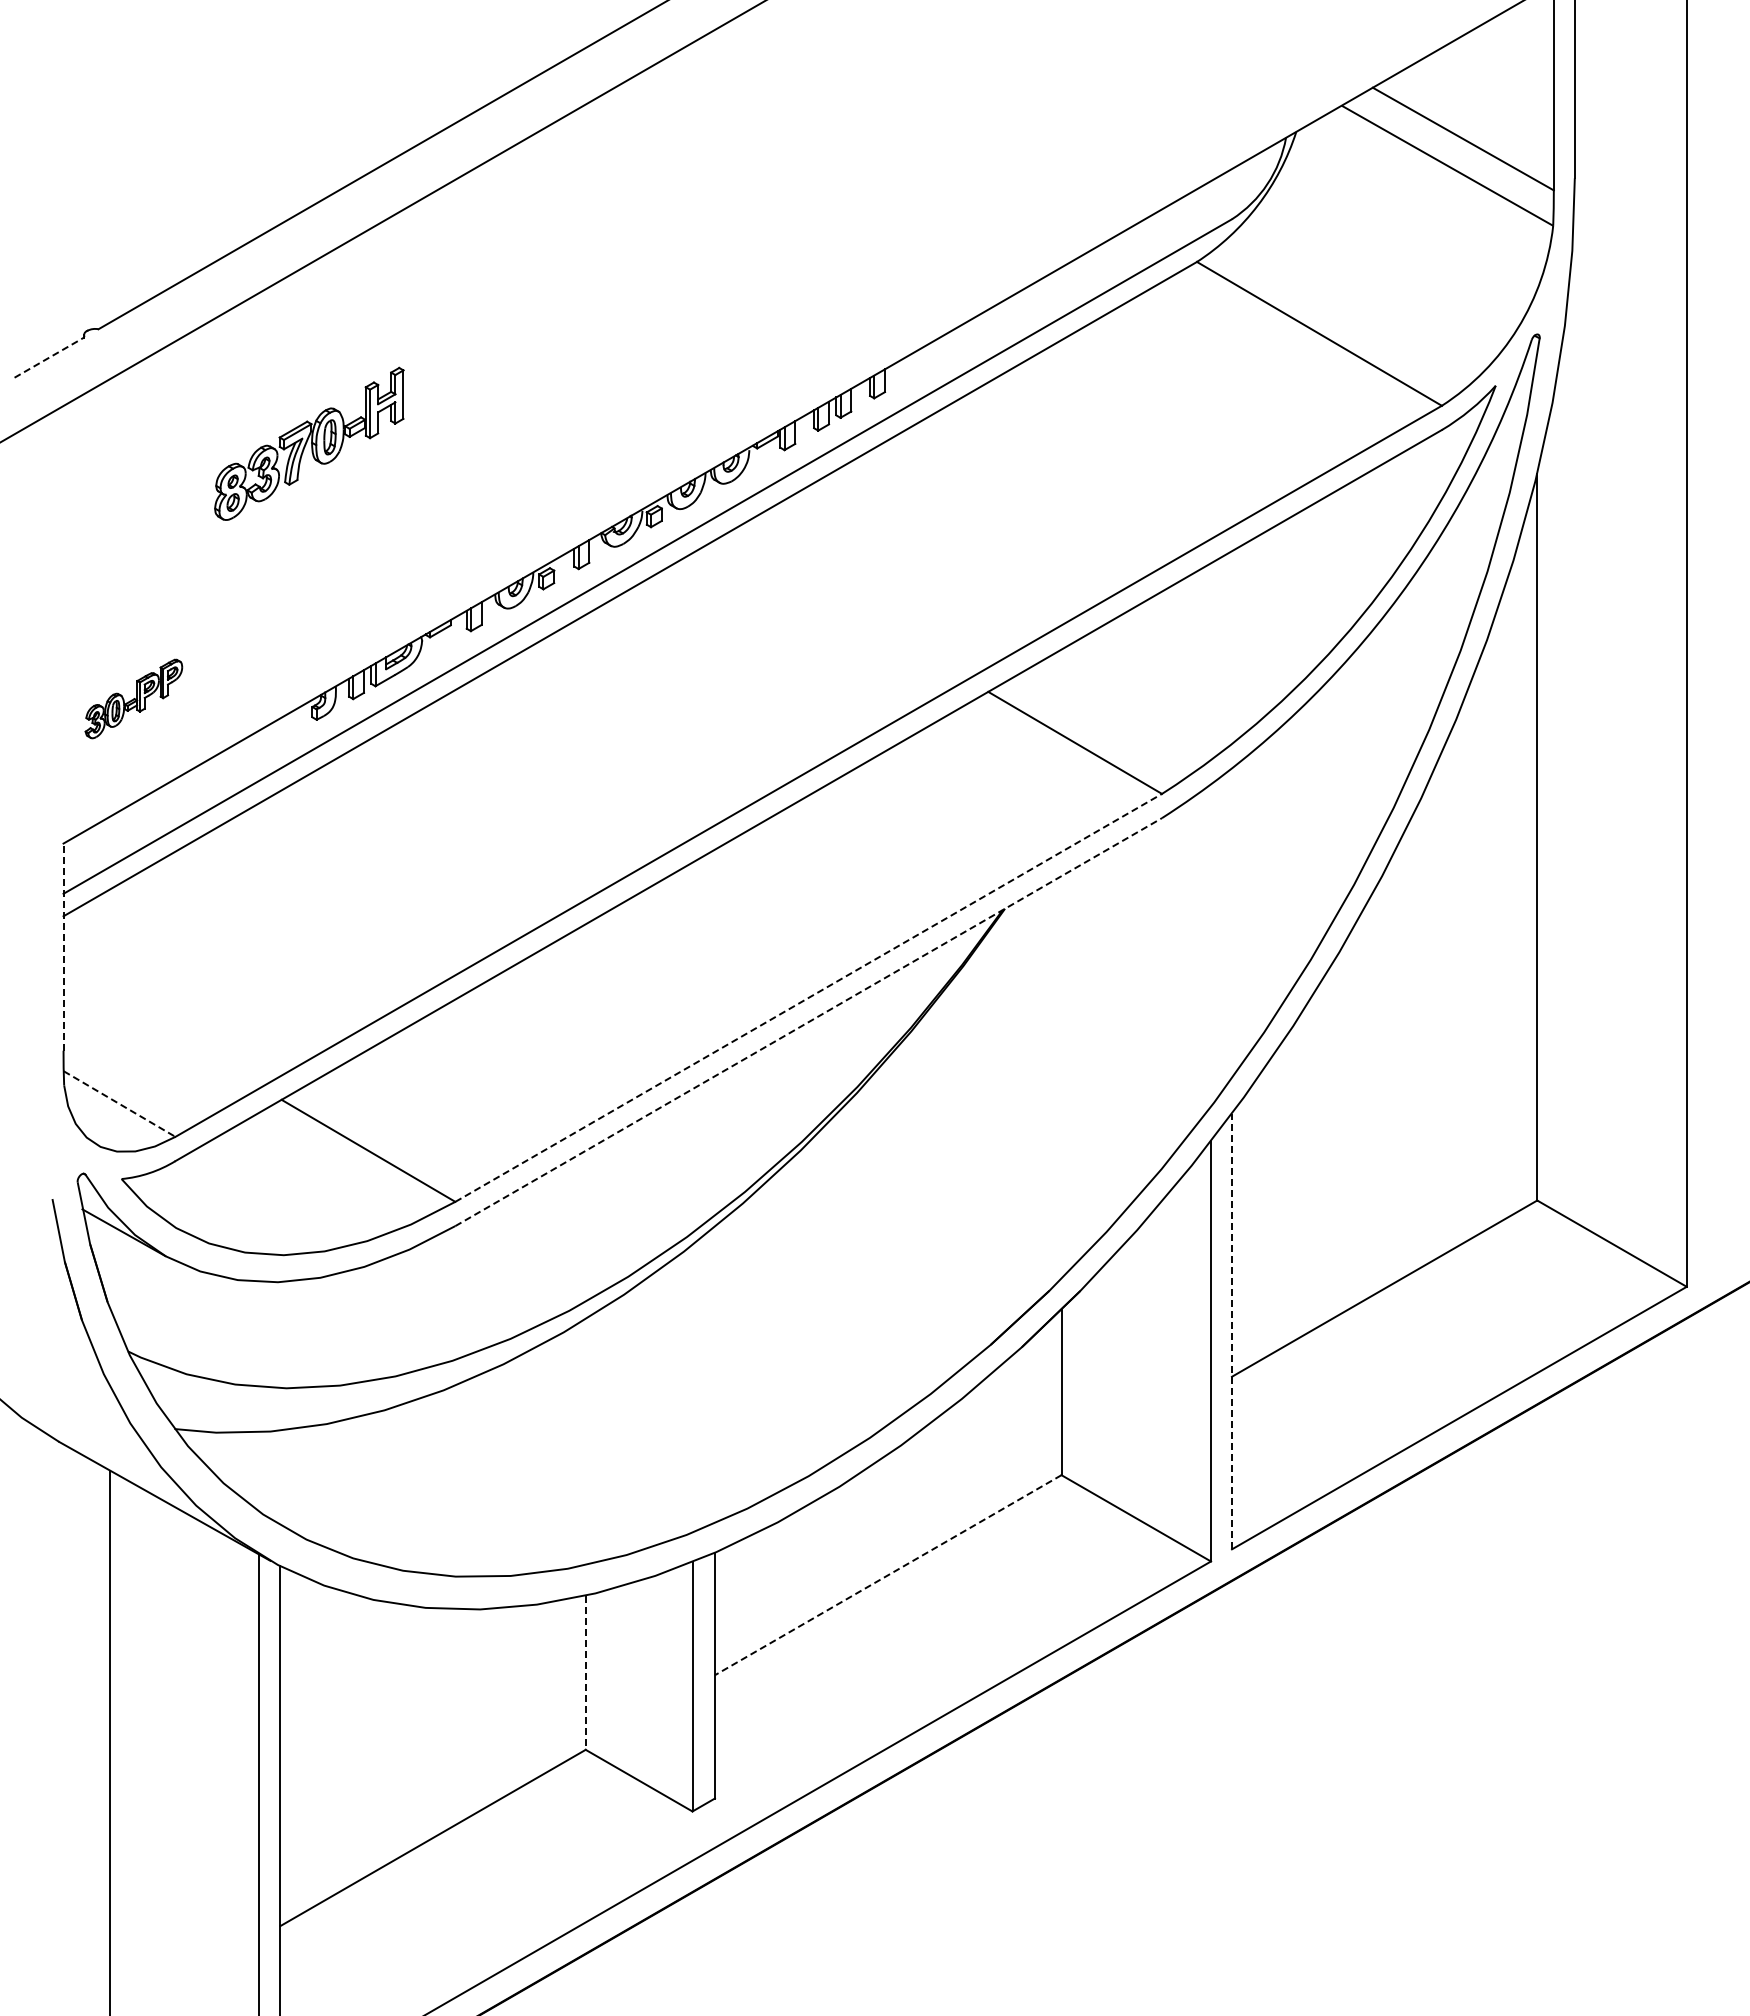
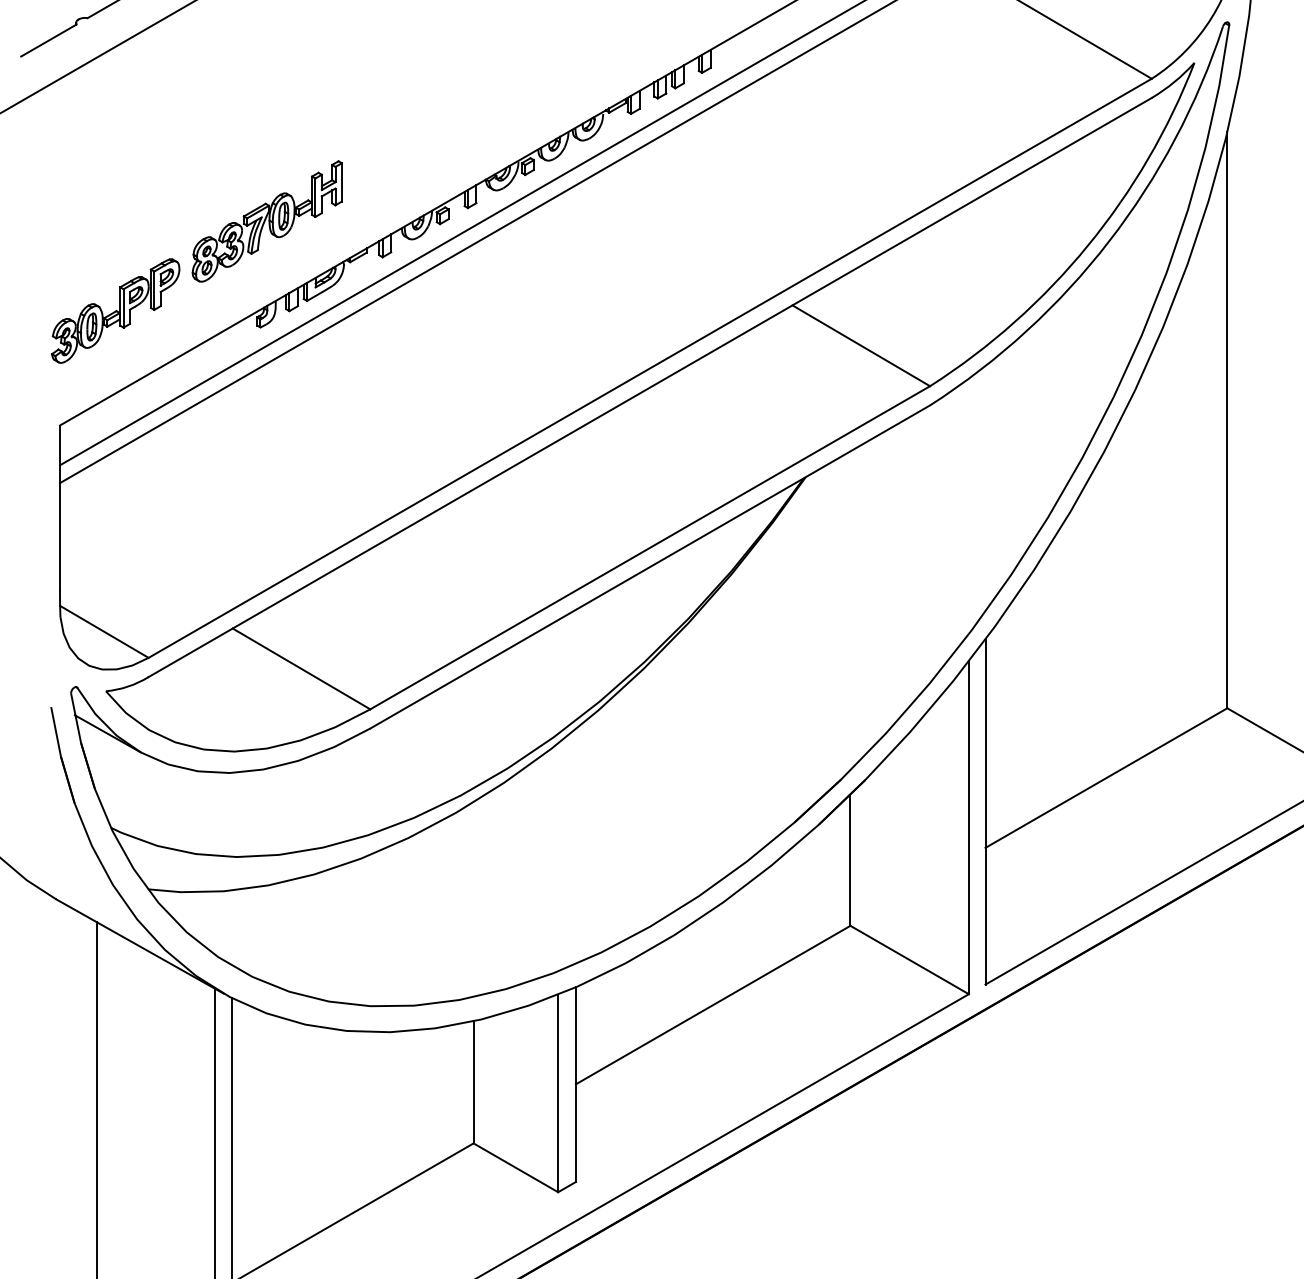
line: (49, 357) -> (48, 40), dashed -> solid
part: (309, 443) -> (267, 221), moved
part: (133, 698) -> (115, 310), size x1.67
line: (63, 947) -> (59, 507), dashed -> solid
line: (808, 997) -> (650, 547), dashed -> solid
line: (808, 1022) -> (650, 567), dashed -> solid
line: (119, 1104) -> (104, 632), dashed -> solid
line: (1231, 1331) -> (985, 812), dashed -> solid
line: (887, 1575) -> (712, 1005), dashed -> solid
line: (585, 1673) -> (473, 1082), dashed -> solid

